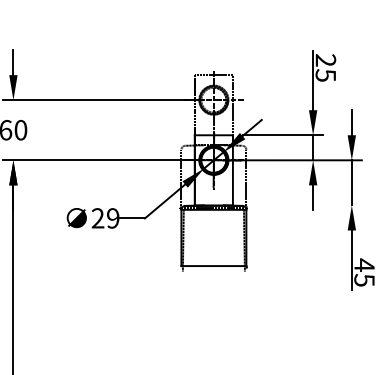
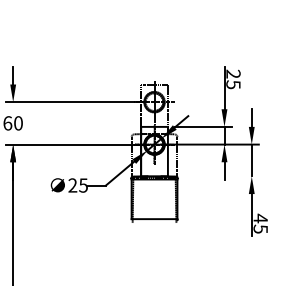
text: (113, 218) -> (83, 185), 29 -> 25

